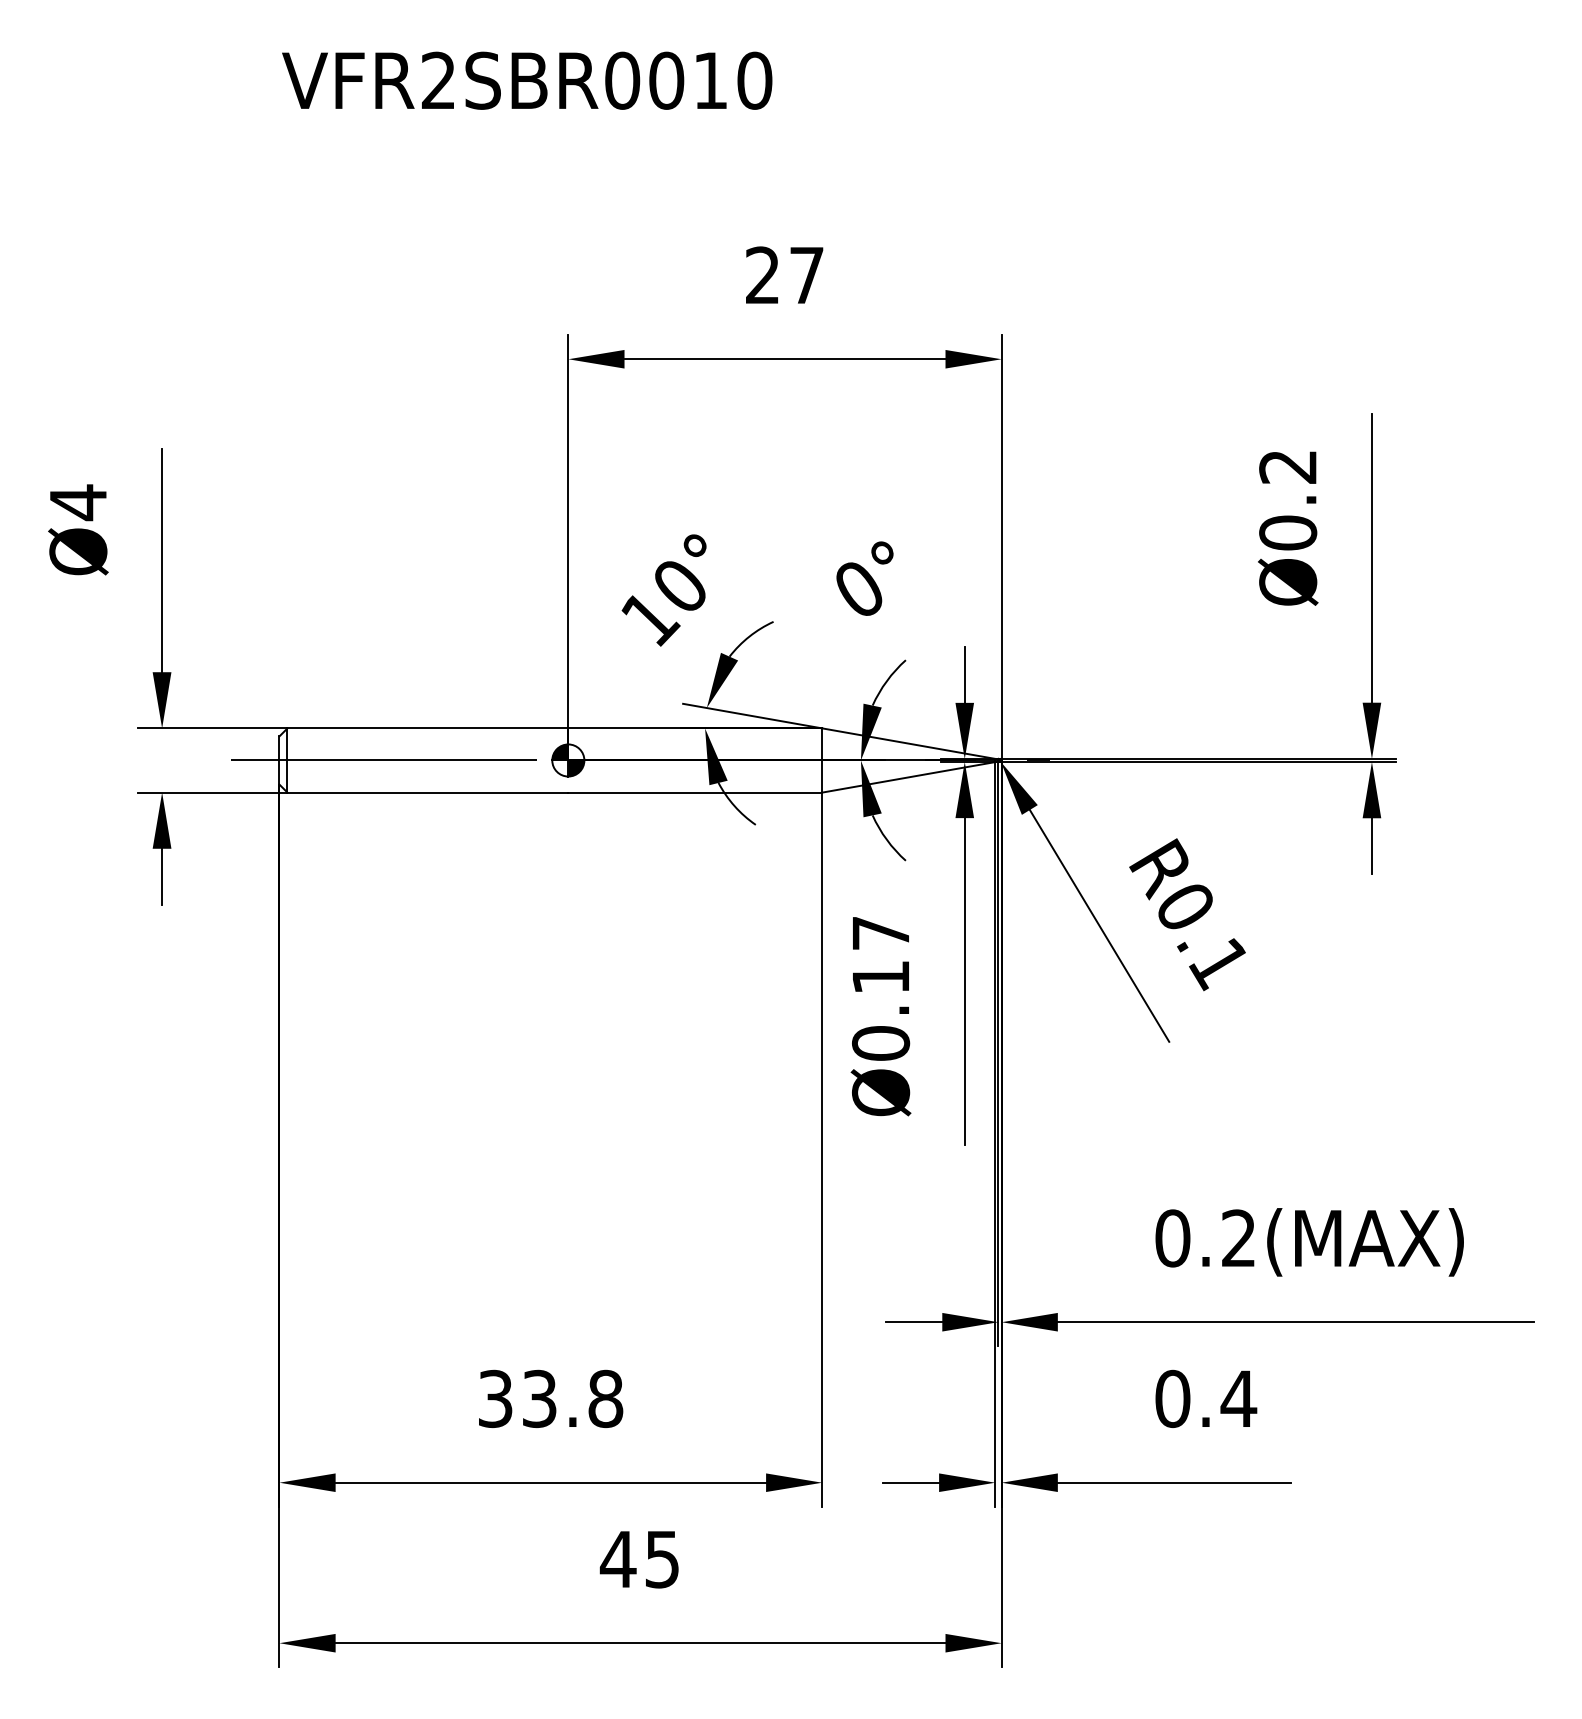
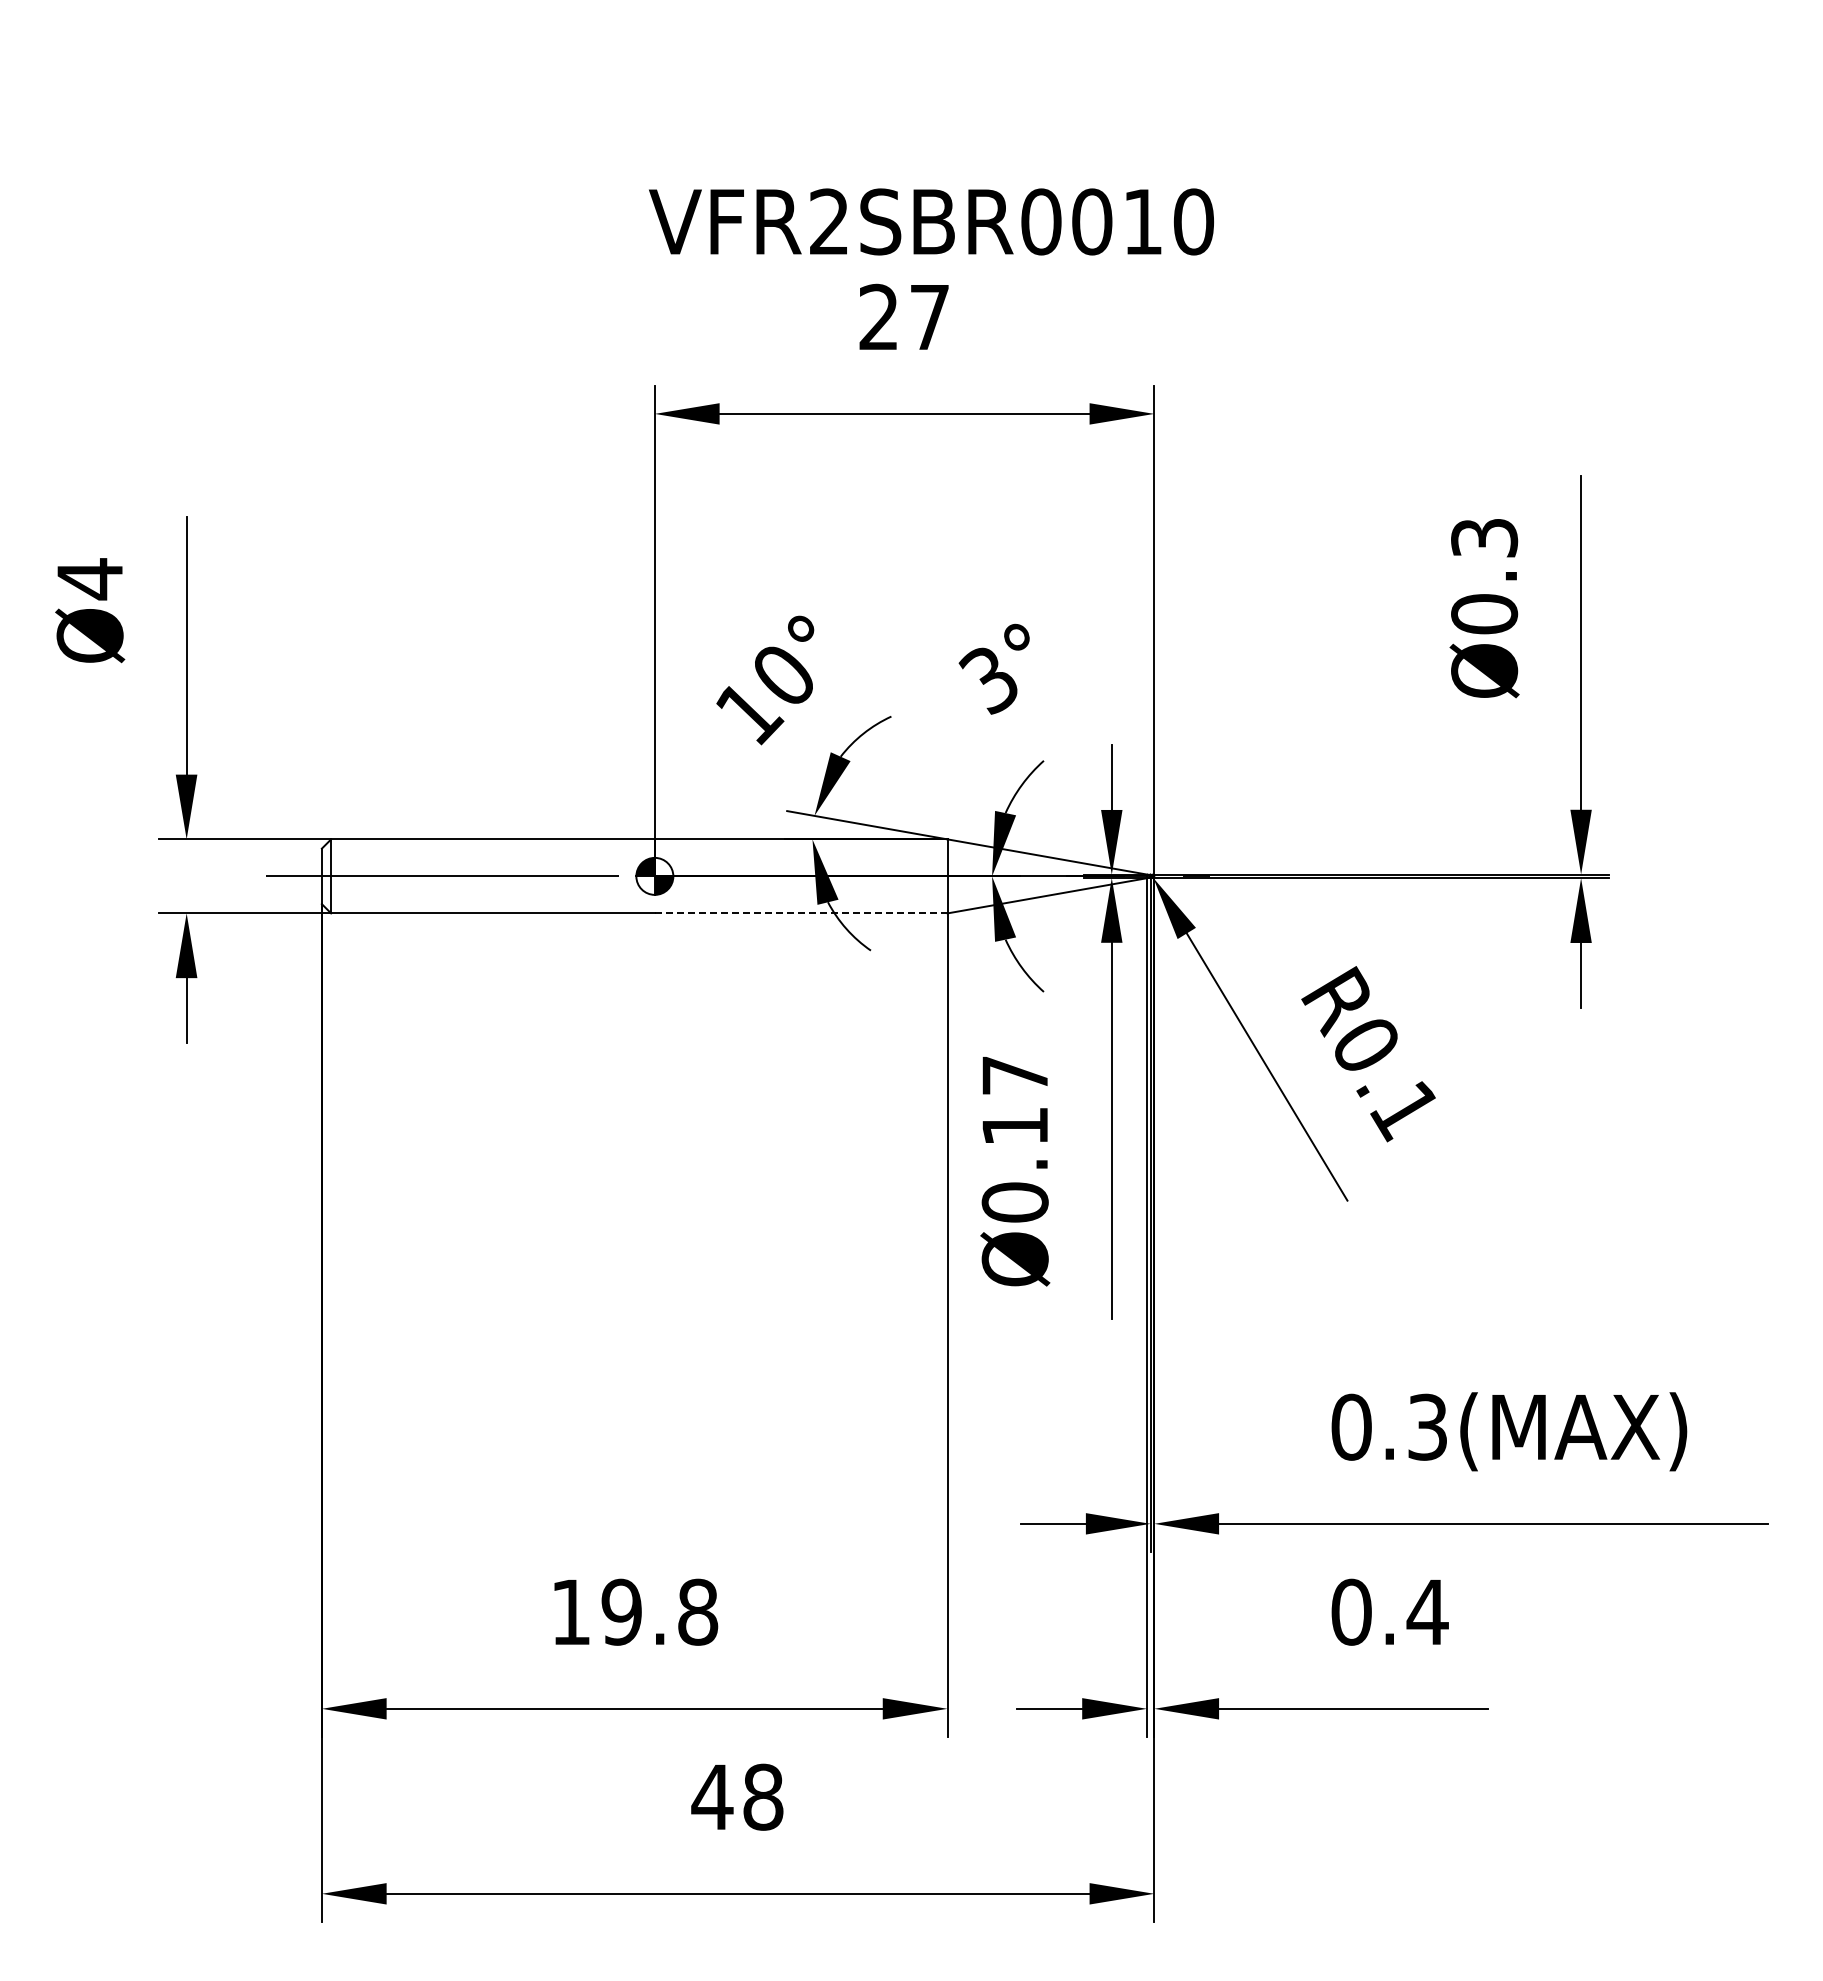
text: (527, 80) -> (931, 221), moved
text: (1288, 467) -> (1484, 538), Ø0.2 -> Ø0.3
text: (856, 590) -> (987, 680), 0° -> 3°
line: (695, 792) -> (801, 913), solid -> dashed
text: (1238, 1237) -> (1427, 1426), 0.2(MAX) -> 0.3(MAX)
text: (517, 1398) -> (596, 1611), 33.8 -> 19.8
text: (662, 1558) -> (763, 1796), 45 -> 48

